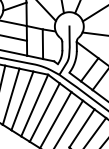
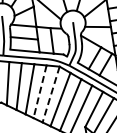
line: (21, 101) -> (39, 92), solid -> dashed
line: (33, 106) -> (50, 95), solid -> dashed

